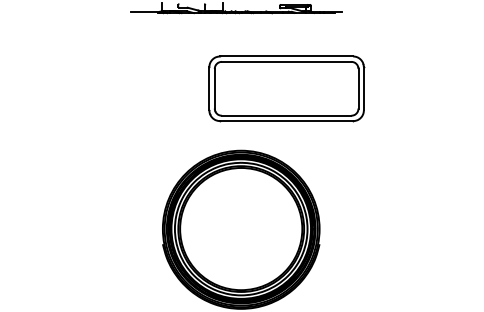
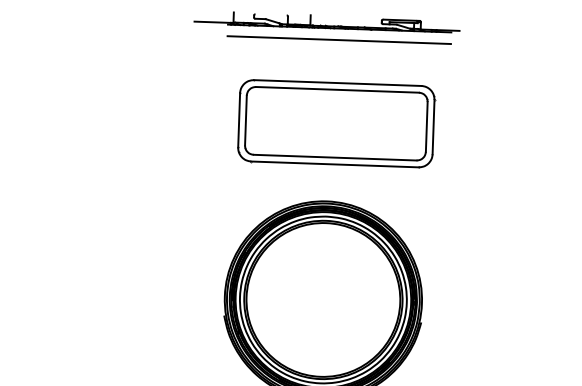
line: (246, 22) -> (339, 40), added
part: (286, 88) -> (336, 123), moved

